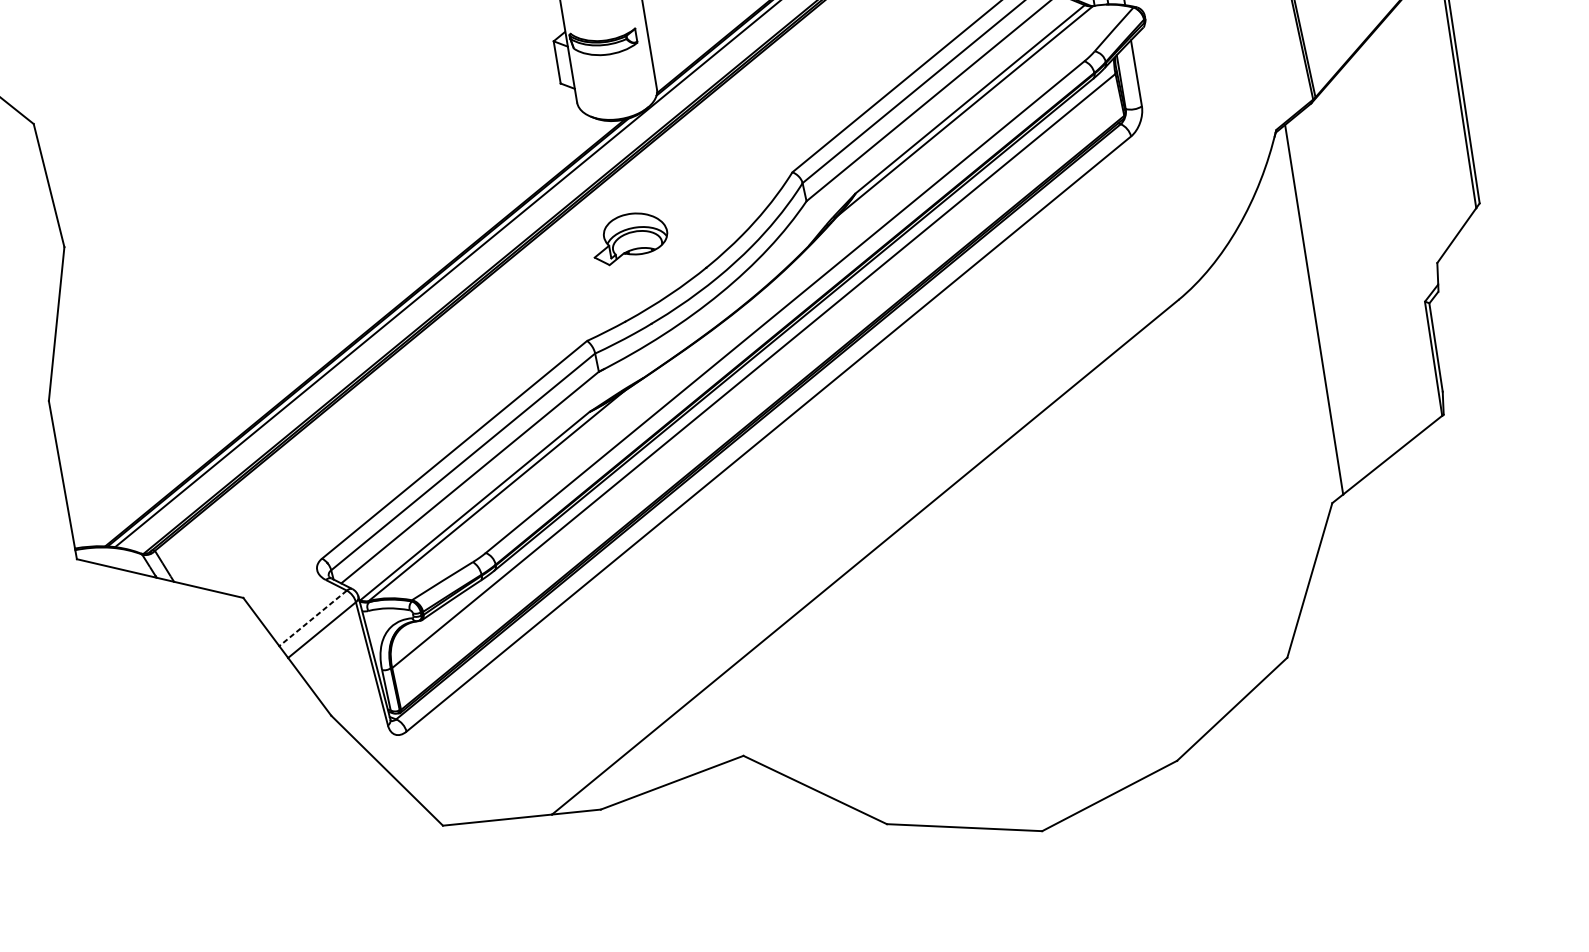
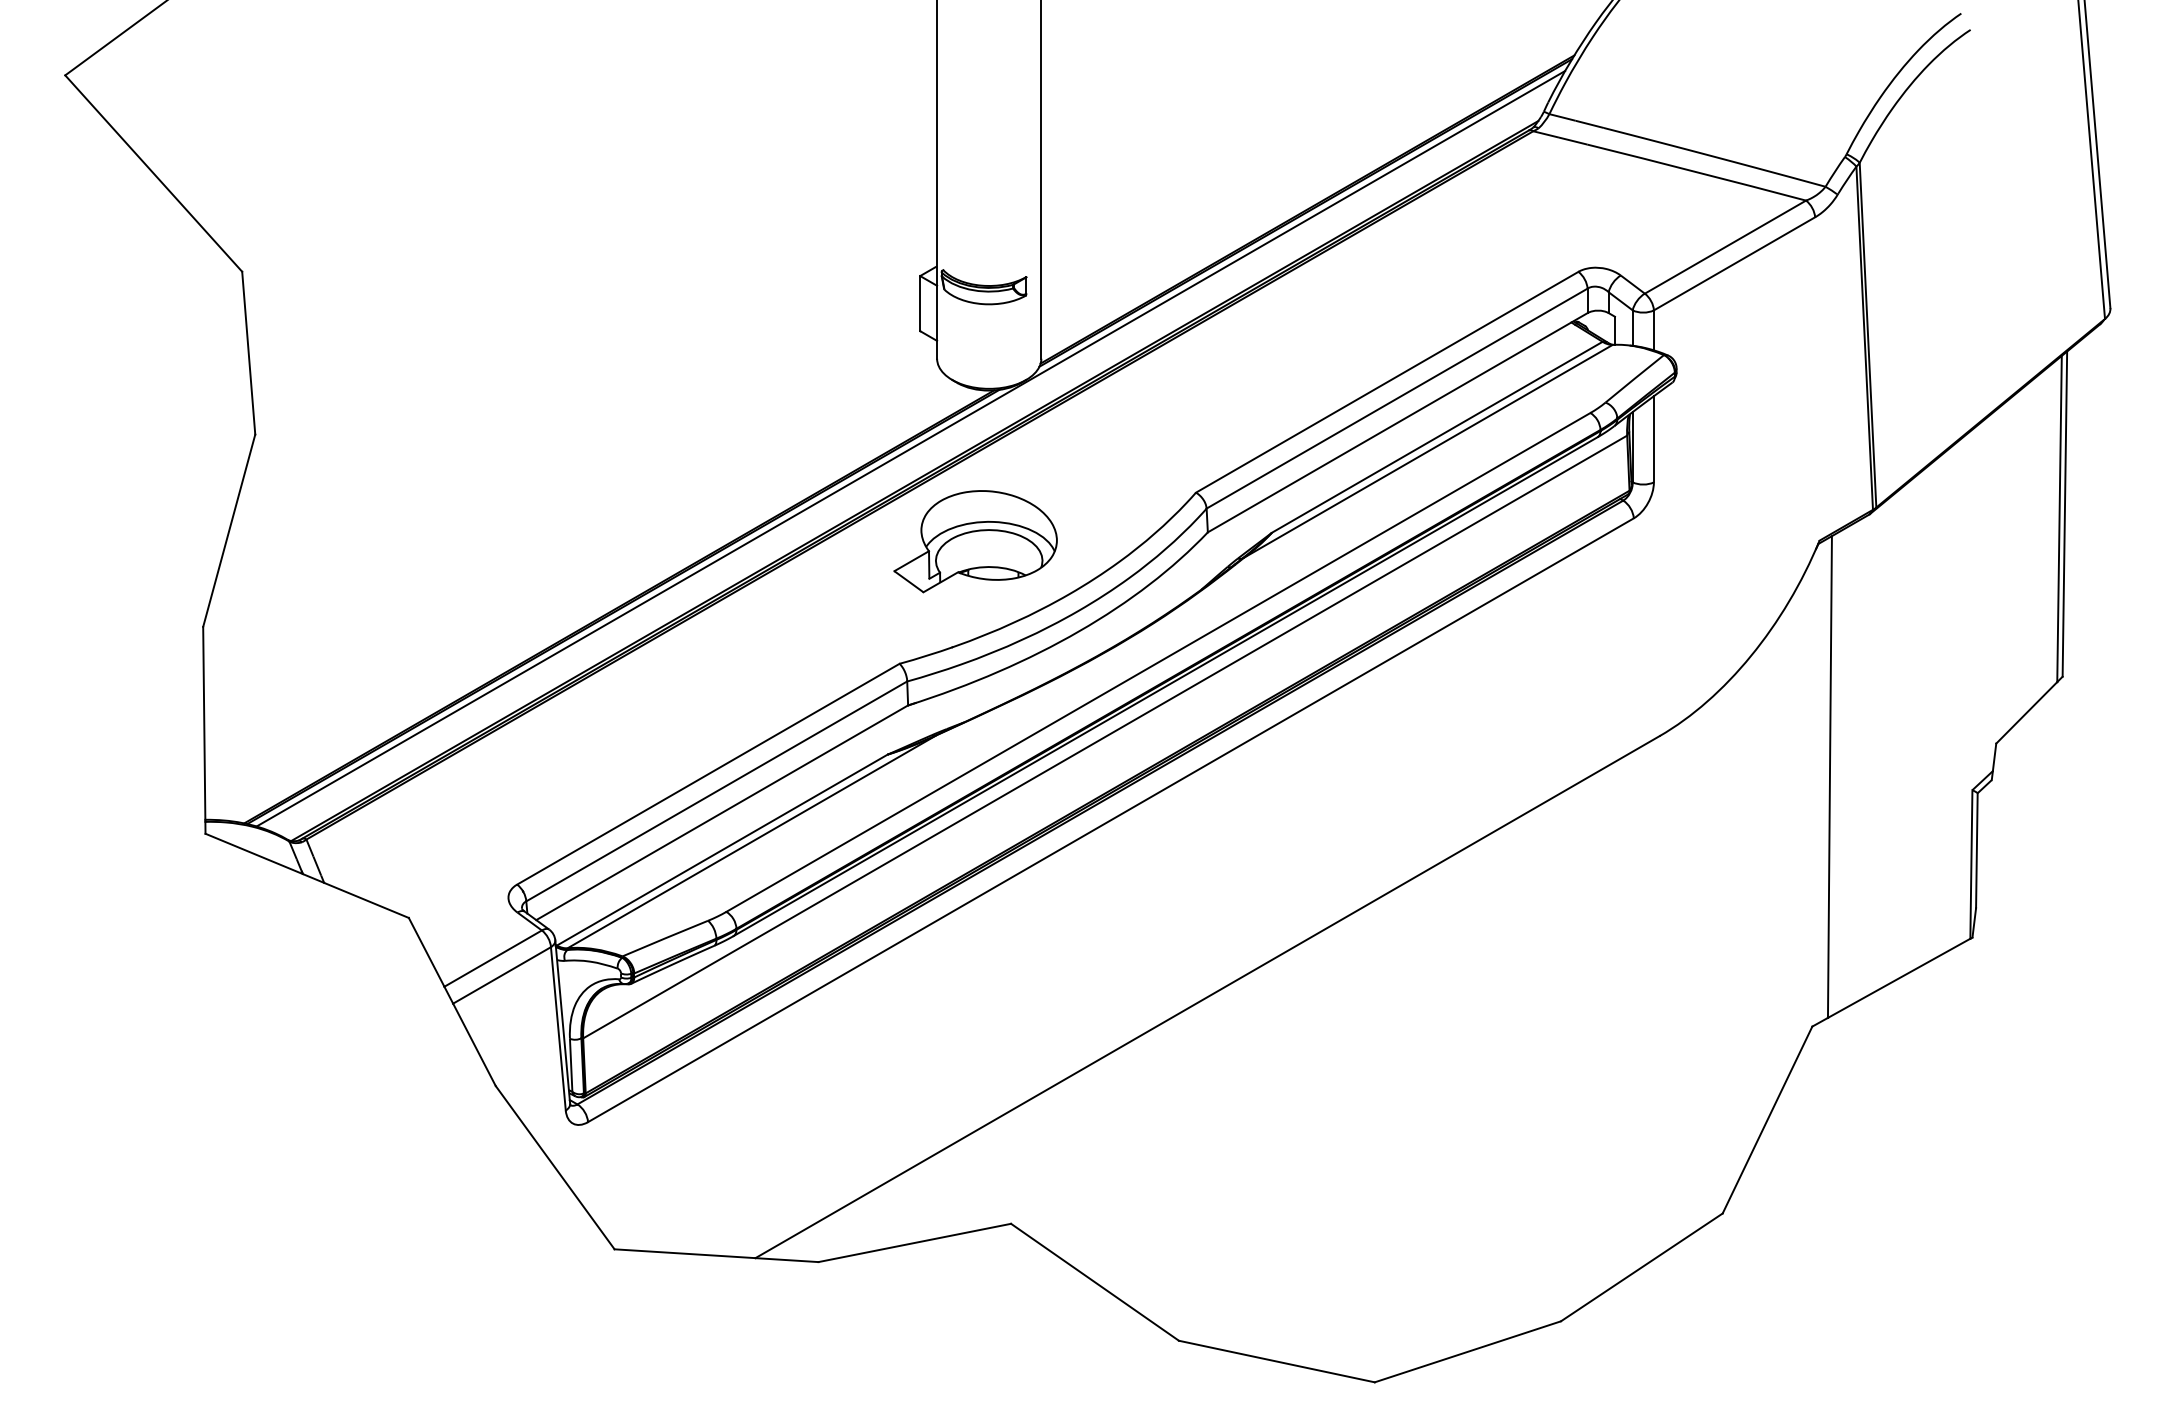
part: (629, 237) -> (975, 541), size x1.67
line: (312, 618) -> (492, 958), dashed -> solid

